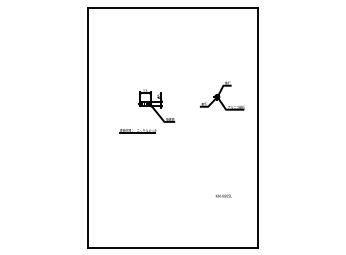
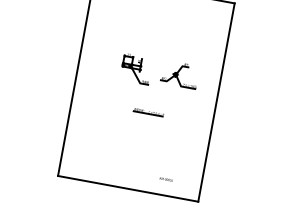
part: (222, 95) -> (180, 74), moved
line: (137, 131) -> (148, 112), moved
text: (223, 195) -> (166, 178), moved

